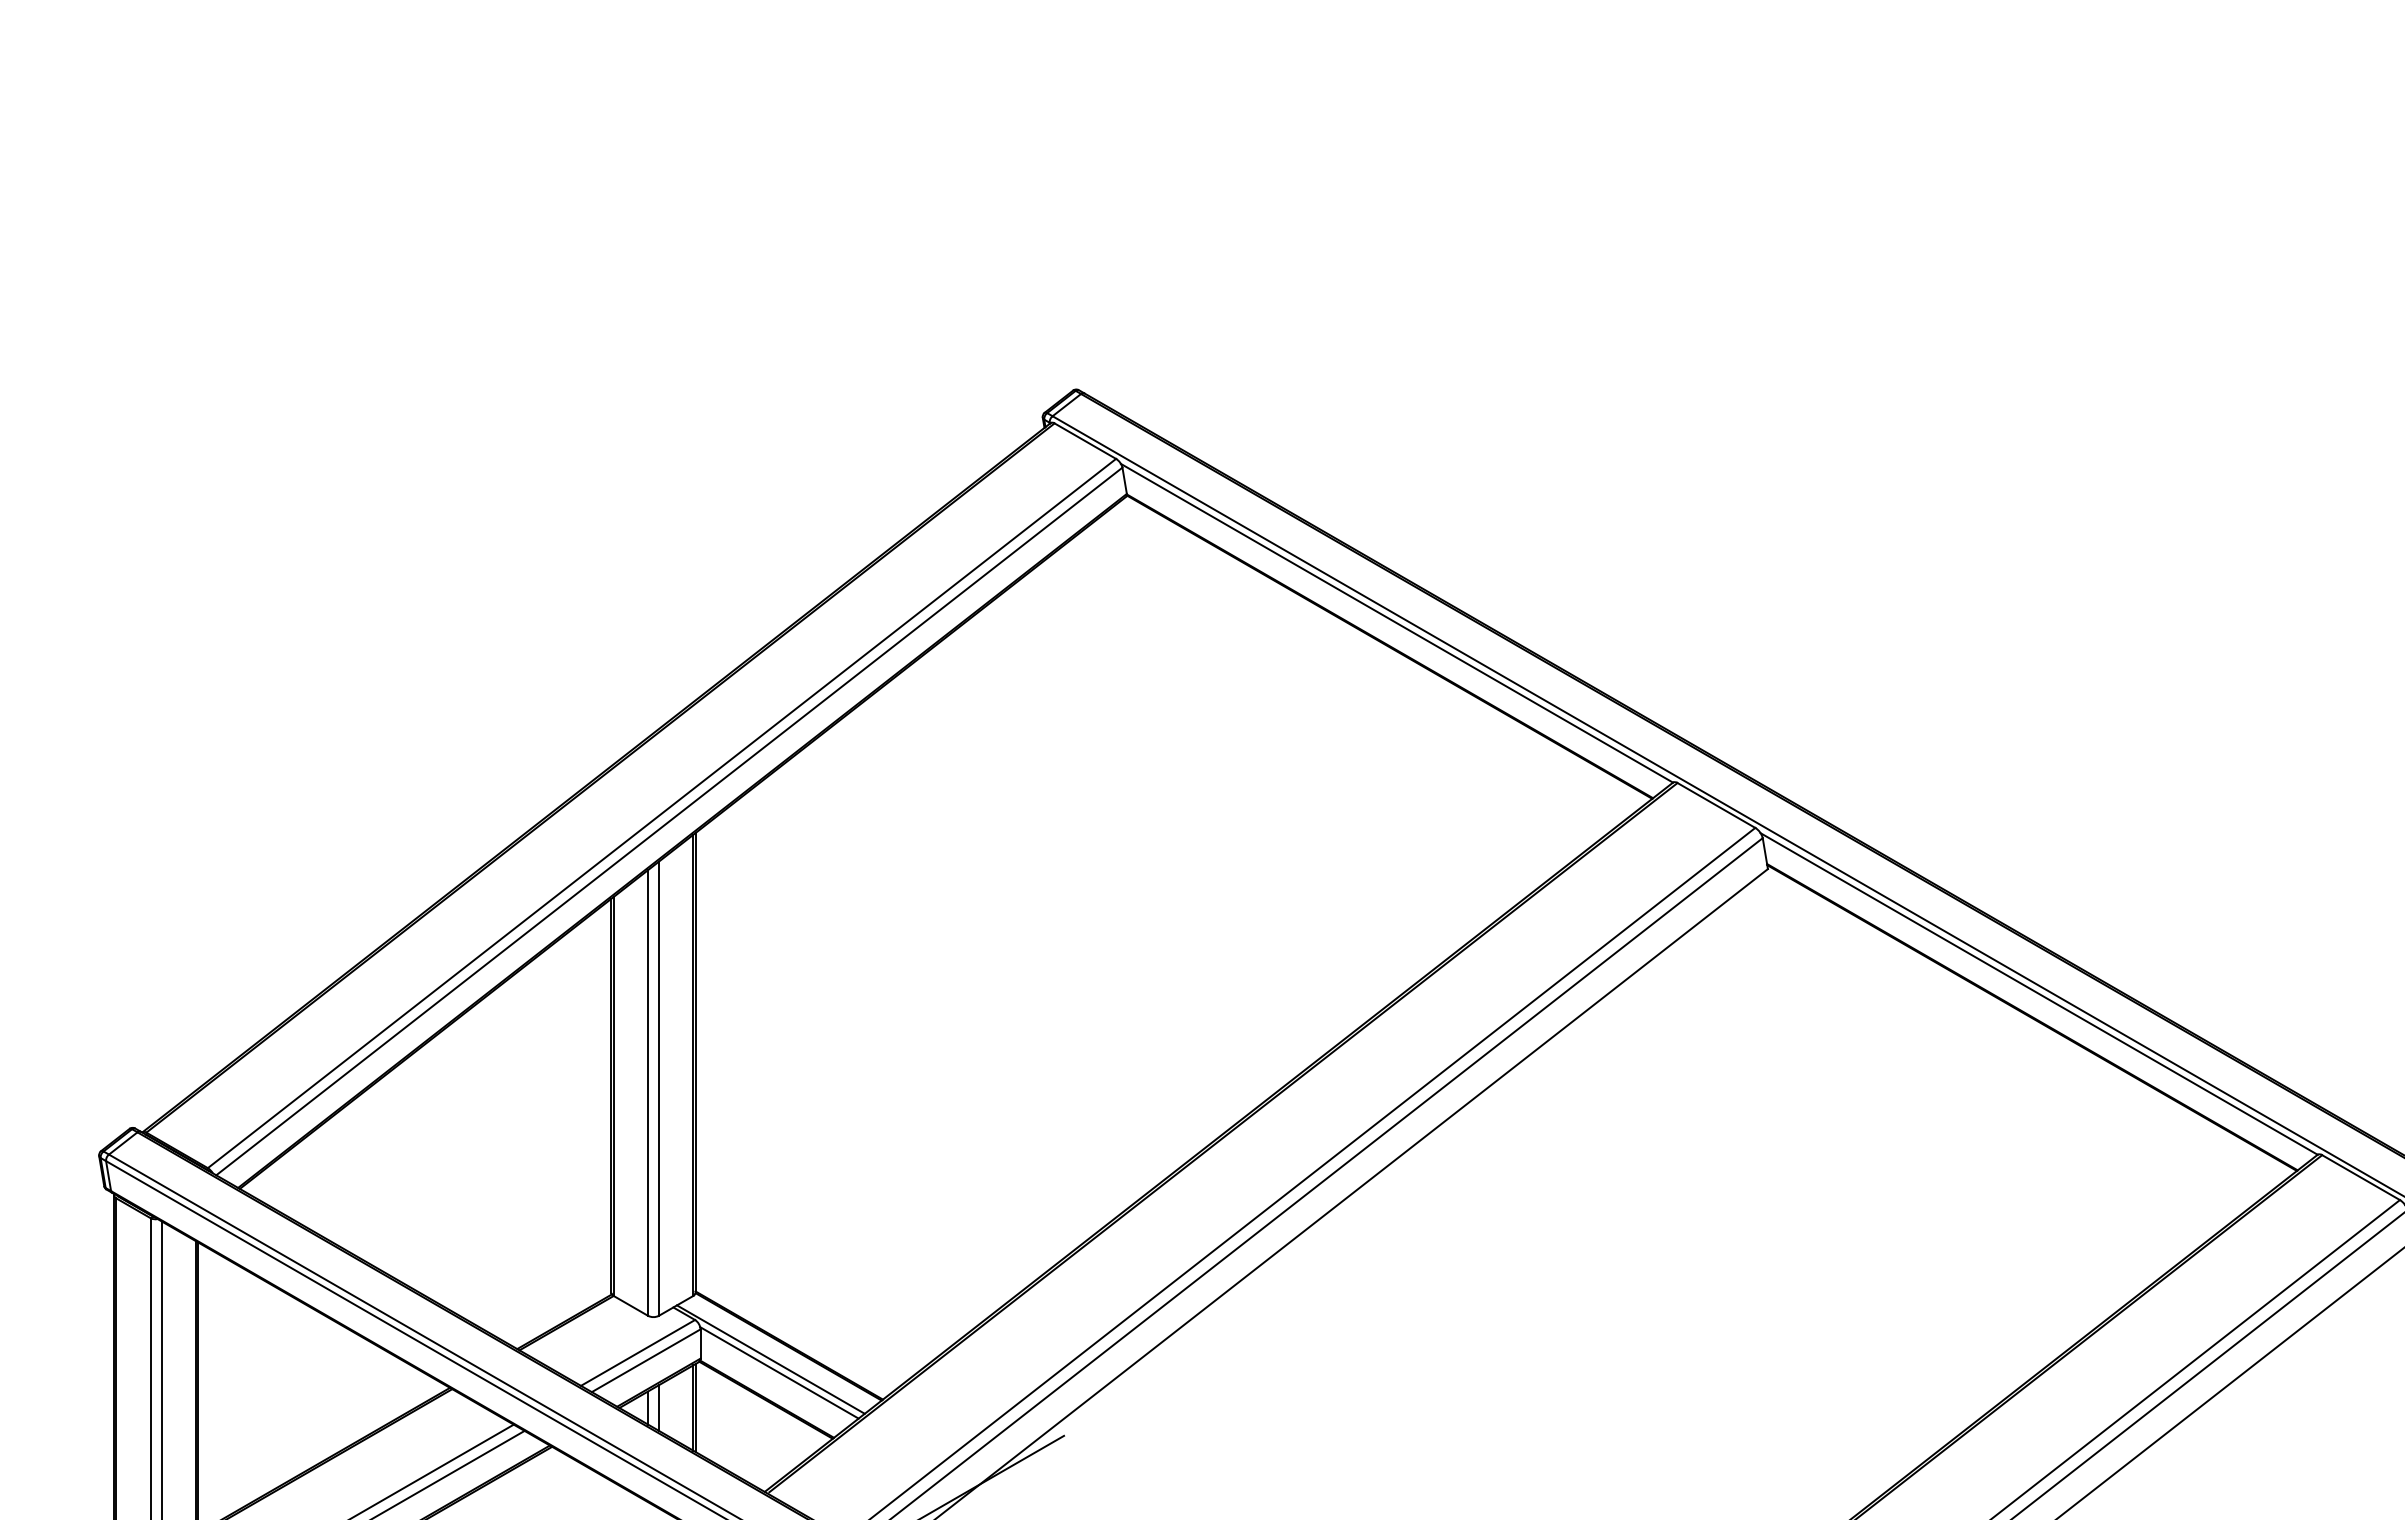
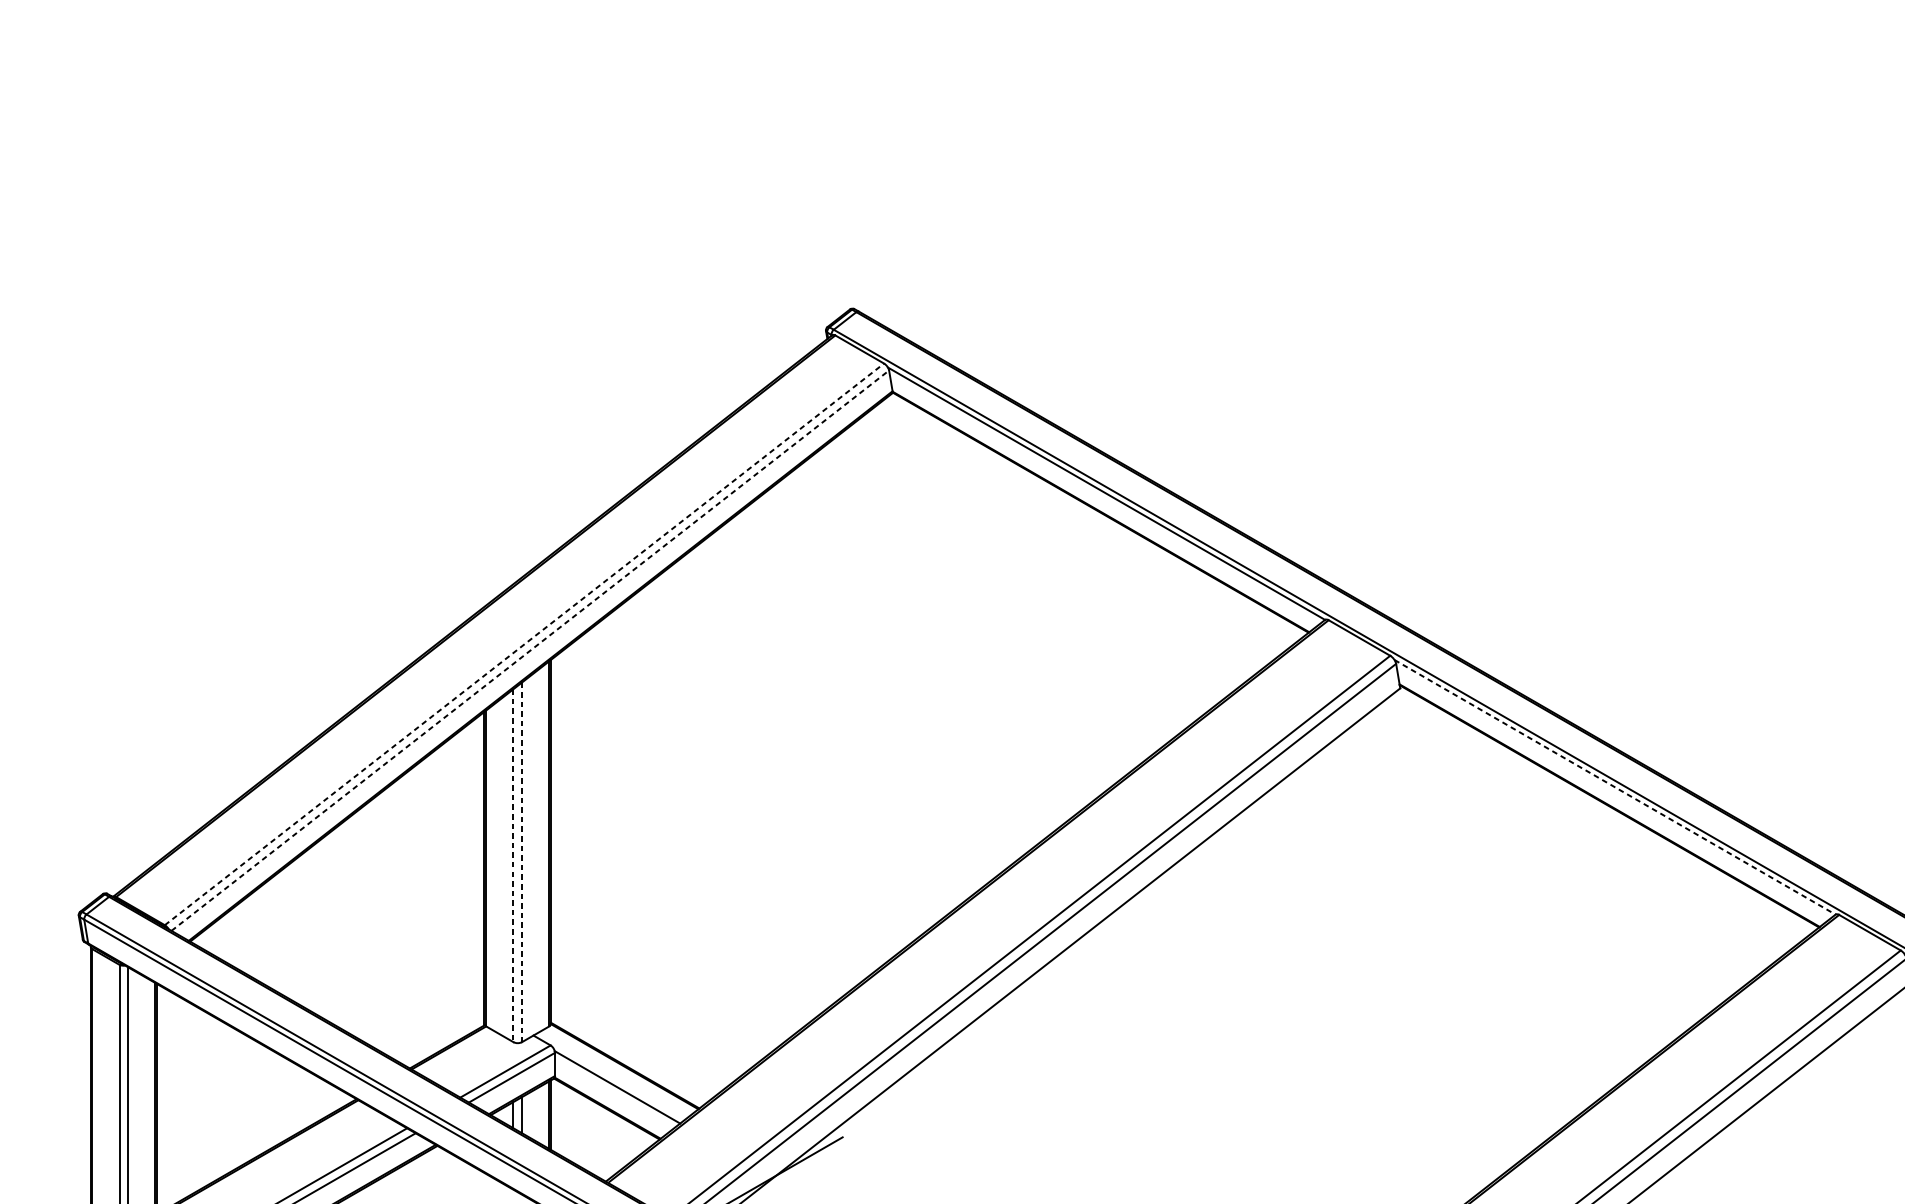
line: (662, 813) -> (524, 644), solid -> dashed
line: (669, 821) -> (530, 650), solid -> dashed
line: (2039, 993) -> (1615, 786), solid -> dashed
line: (658, 1089) -> (521, 862), solid -> dashed
line: (648, 1093) -> (513, 866), solid -> dashed
line: (770, 1359) -> (610, 1076), removed

